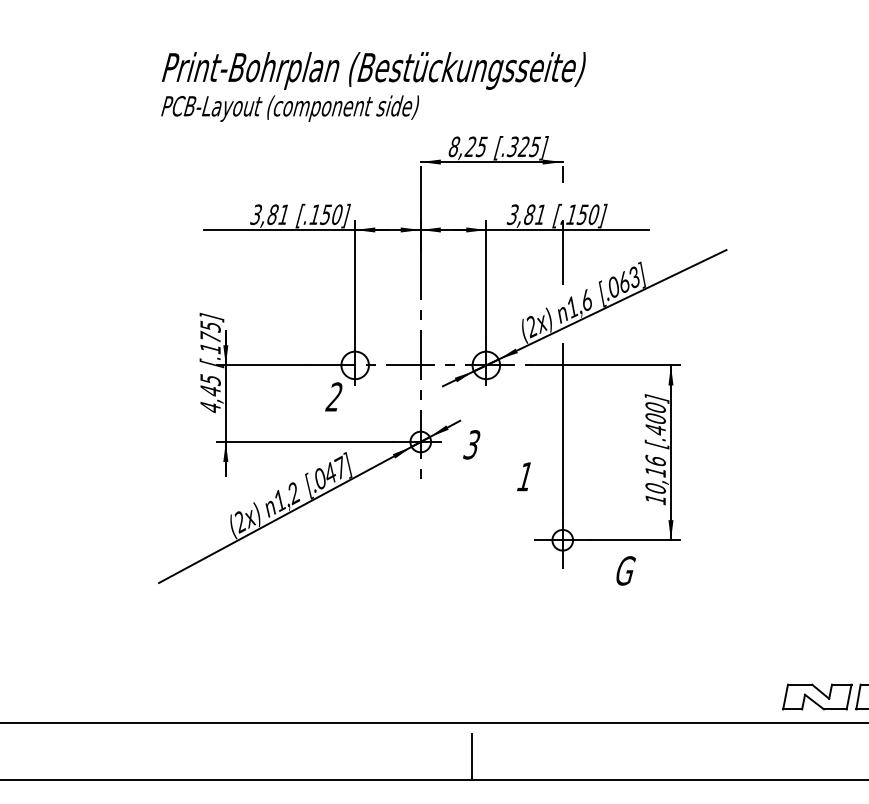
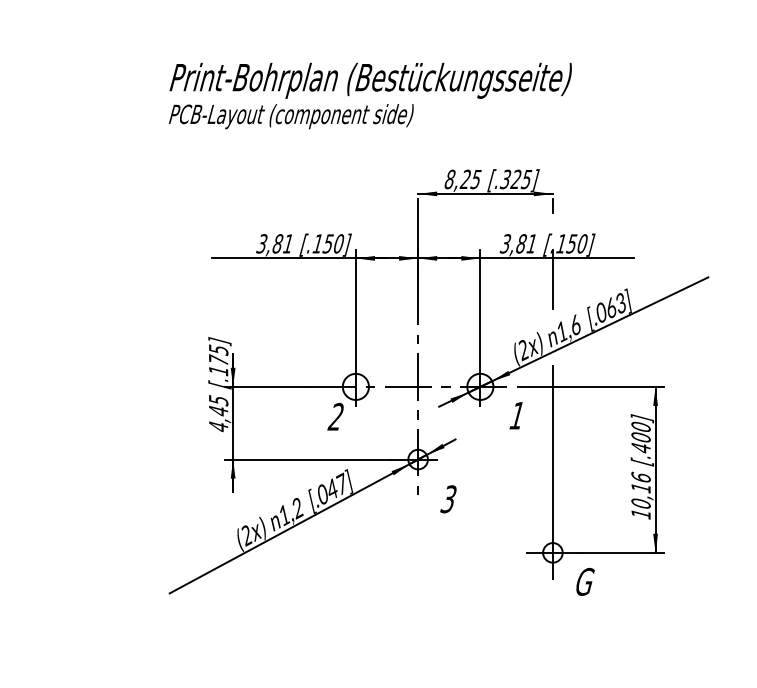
text: (373, 86) -> (370, 95), moved
text: (471, 444) -> (448, 498), moved
text: (523, 476) -> (515, 415), moved
text: (625, 570) -> (584, 581), moved

